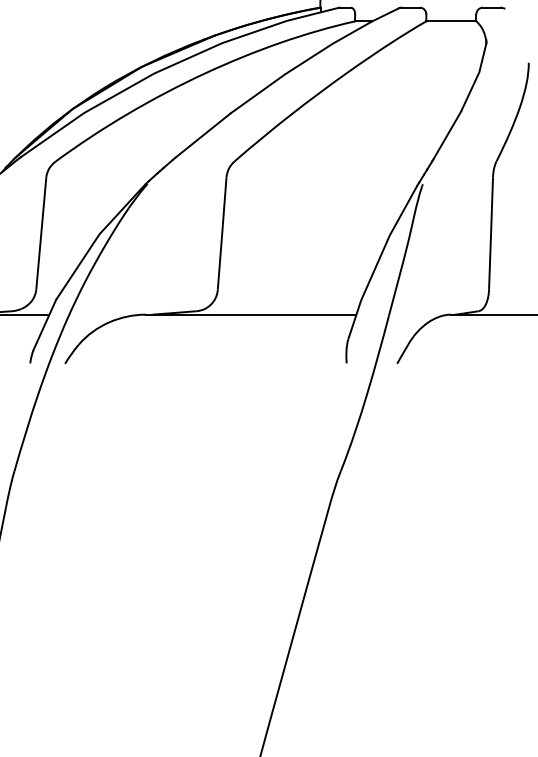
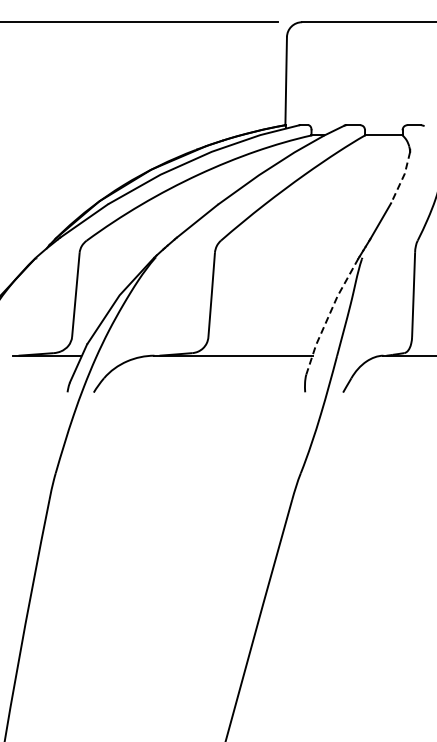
line: (476, 78) -> (402, 178), solid -> dashed
line: (379, 261) -> (329, 315), solid -> dashed

